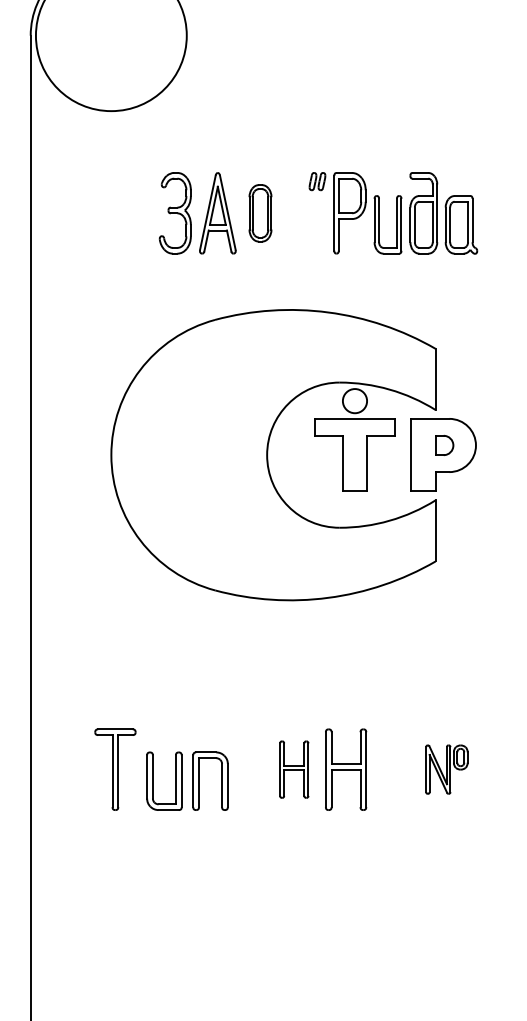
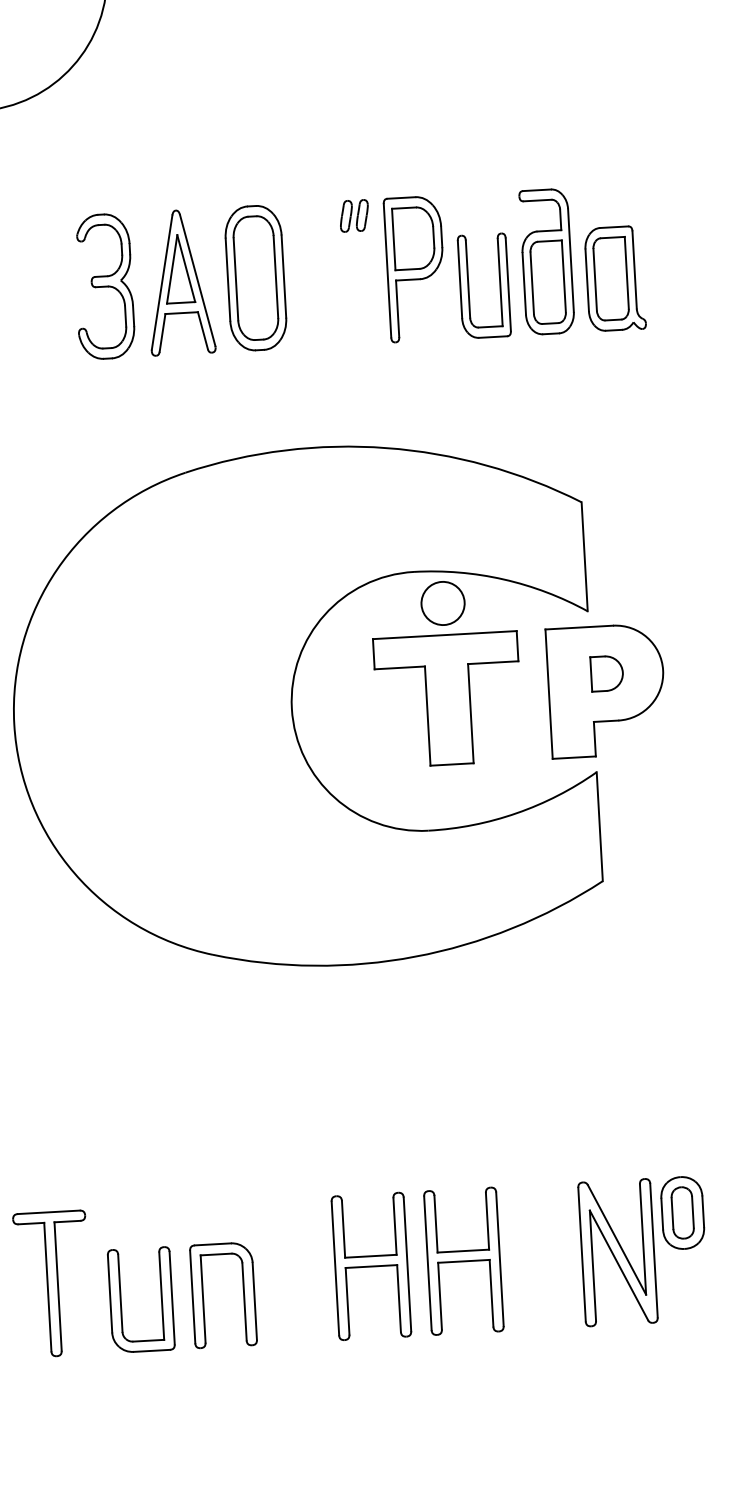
part: (260, 213) -> (255, 278), size x1.43
part: (294, 769) -> (371, 1266), size x1.43
part: (446, 769) -> (642, 1250), size x1.67

